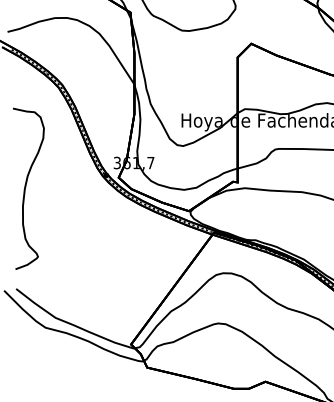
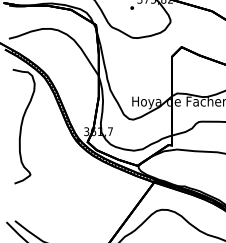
curve: (26, 187) -> (22, 125), moved

